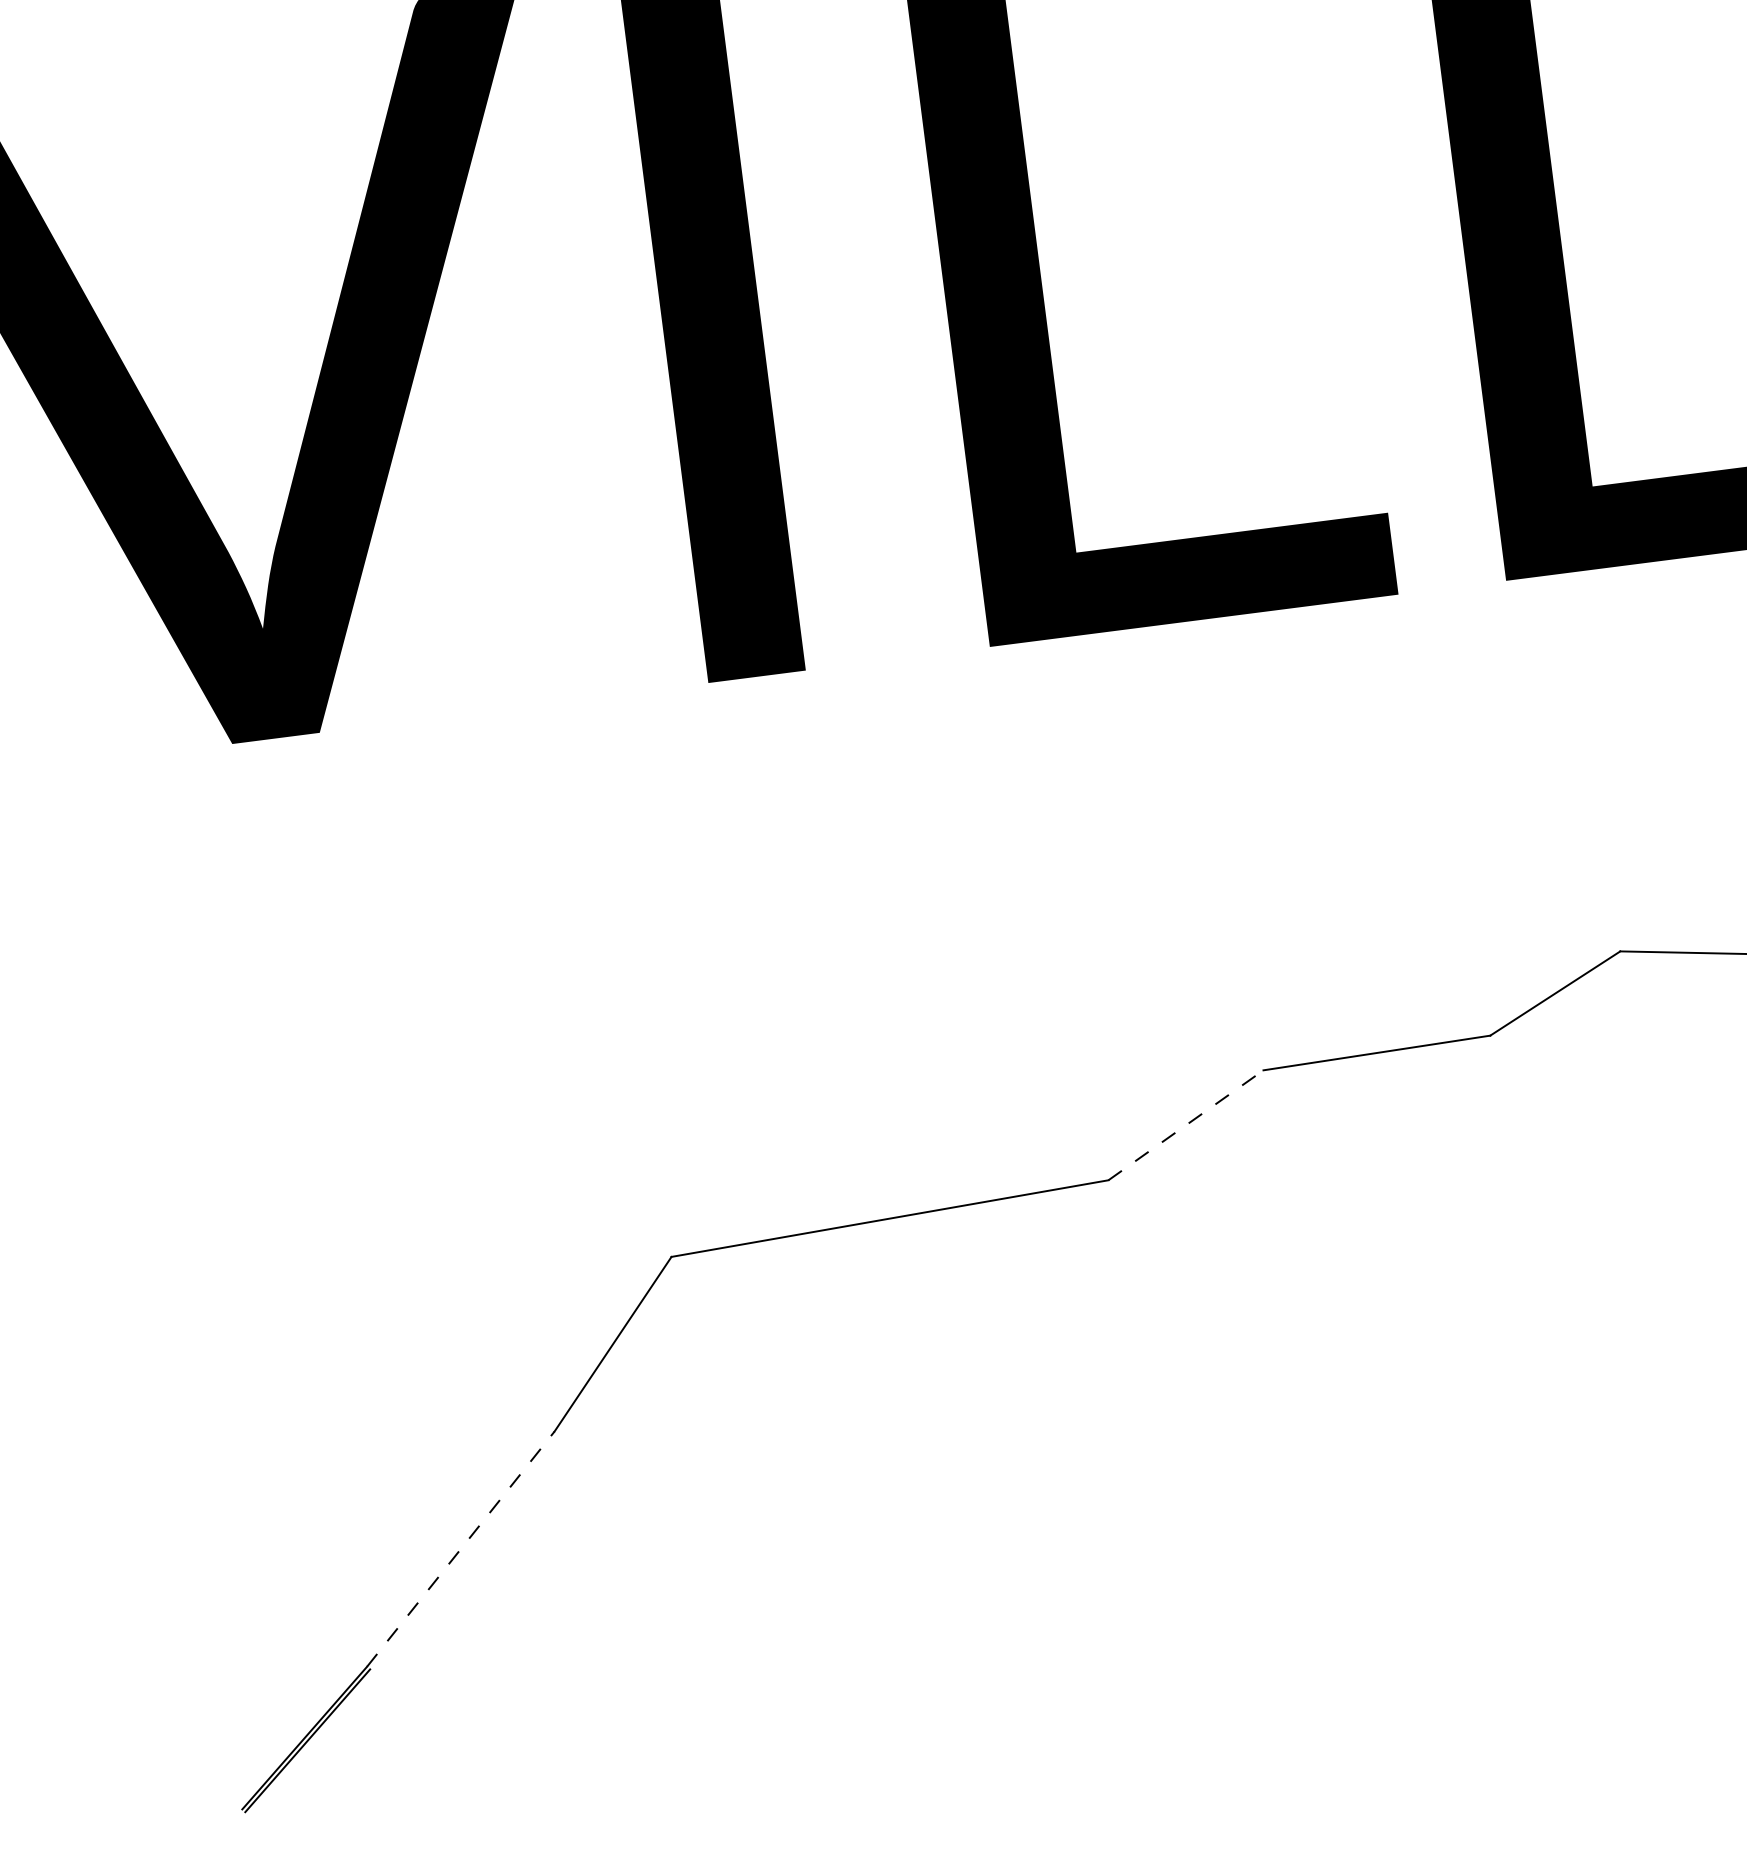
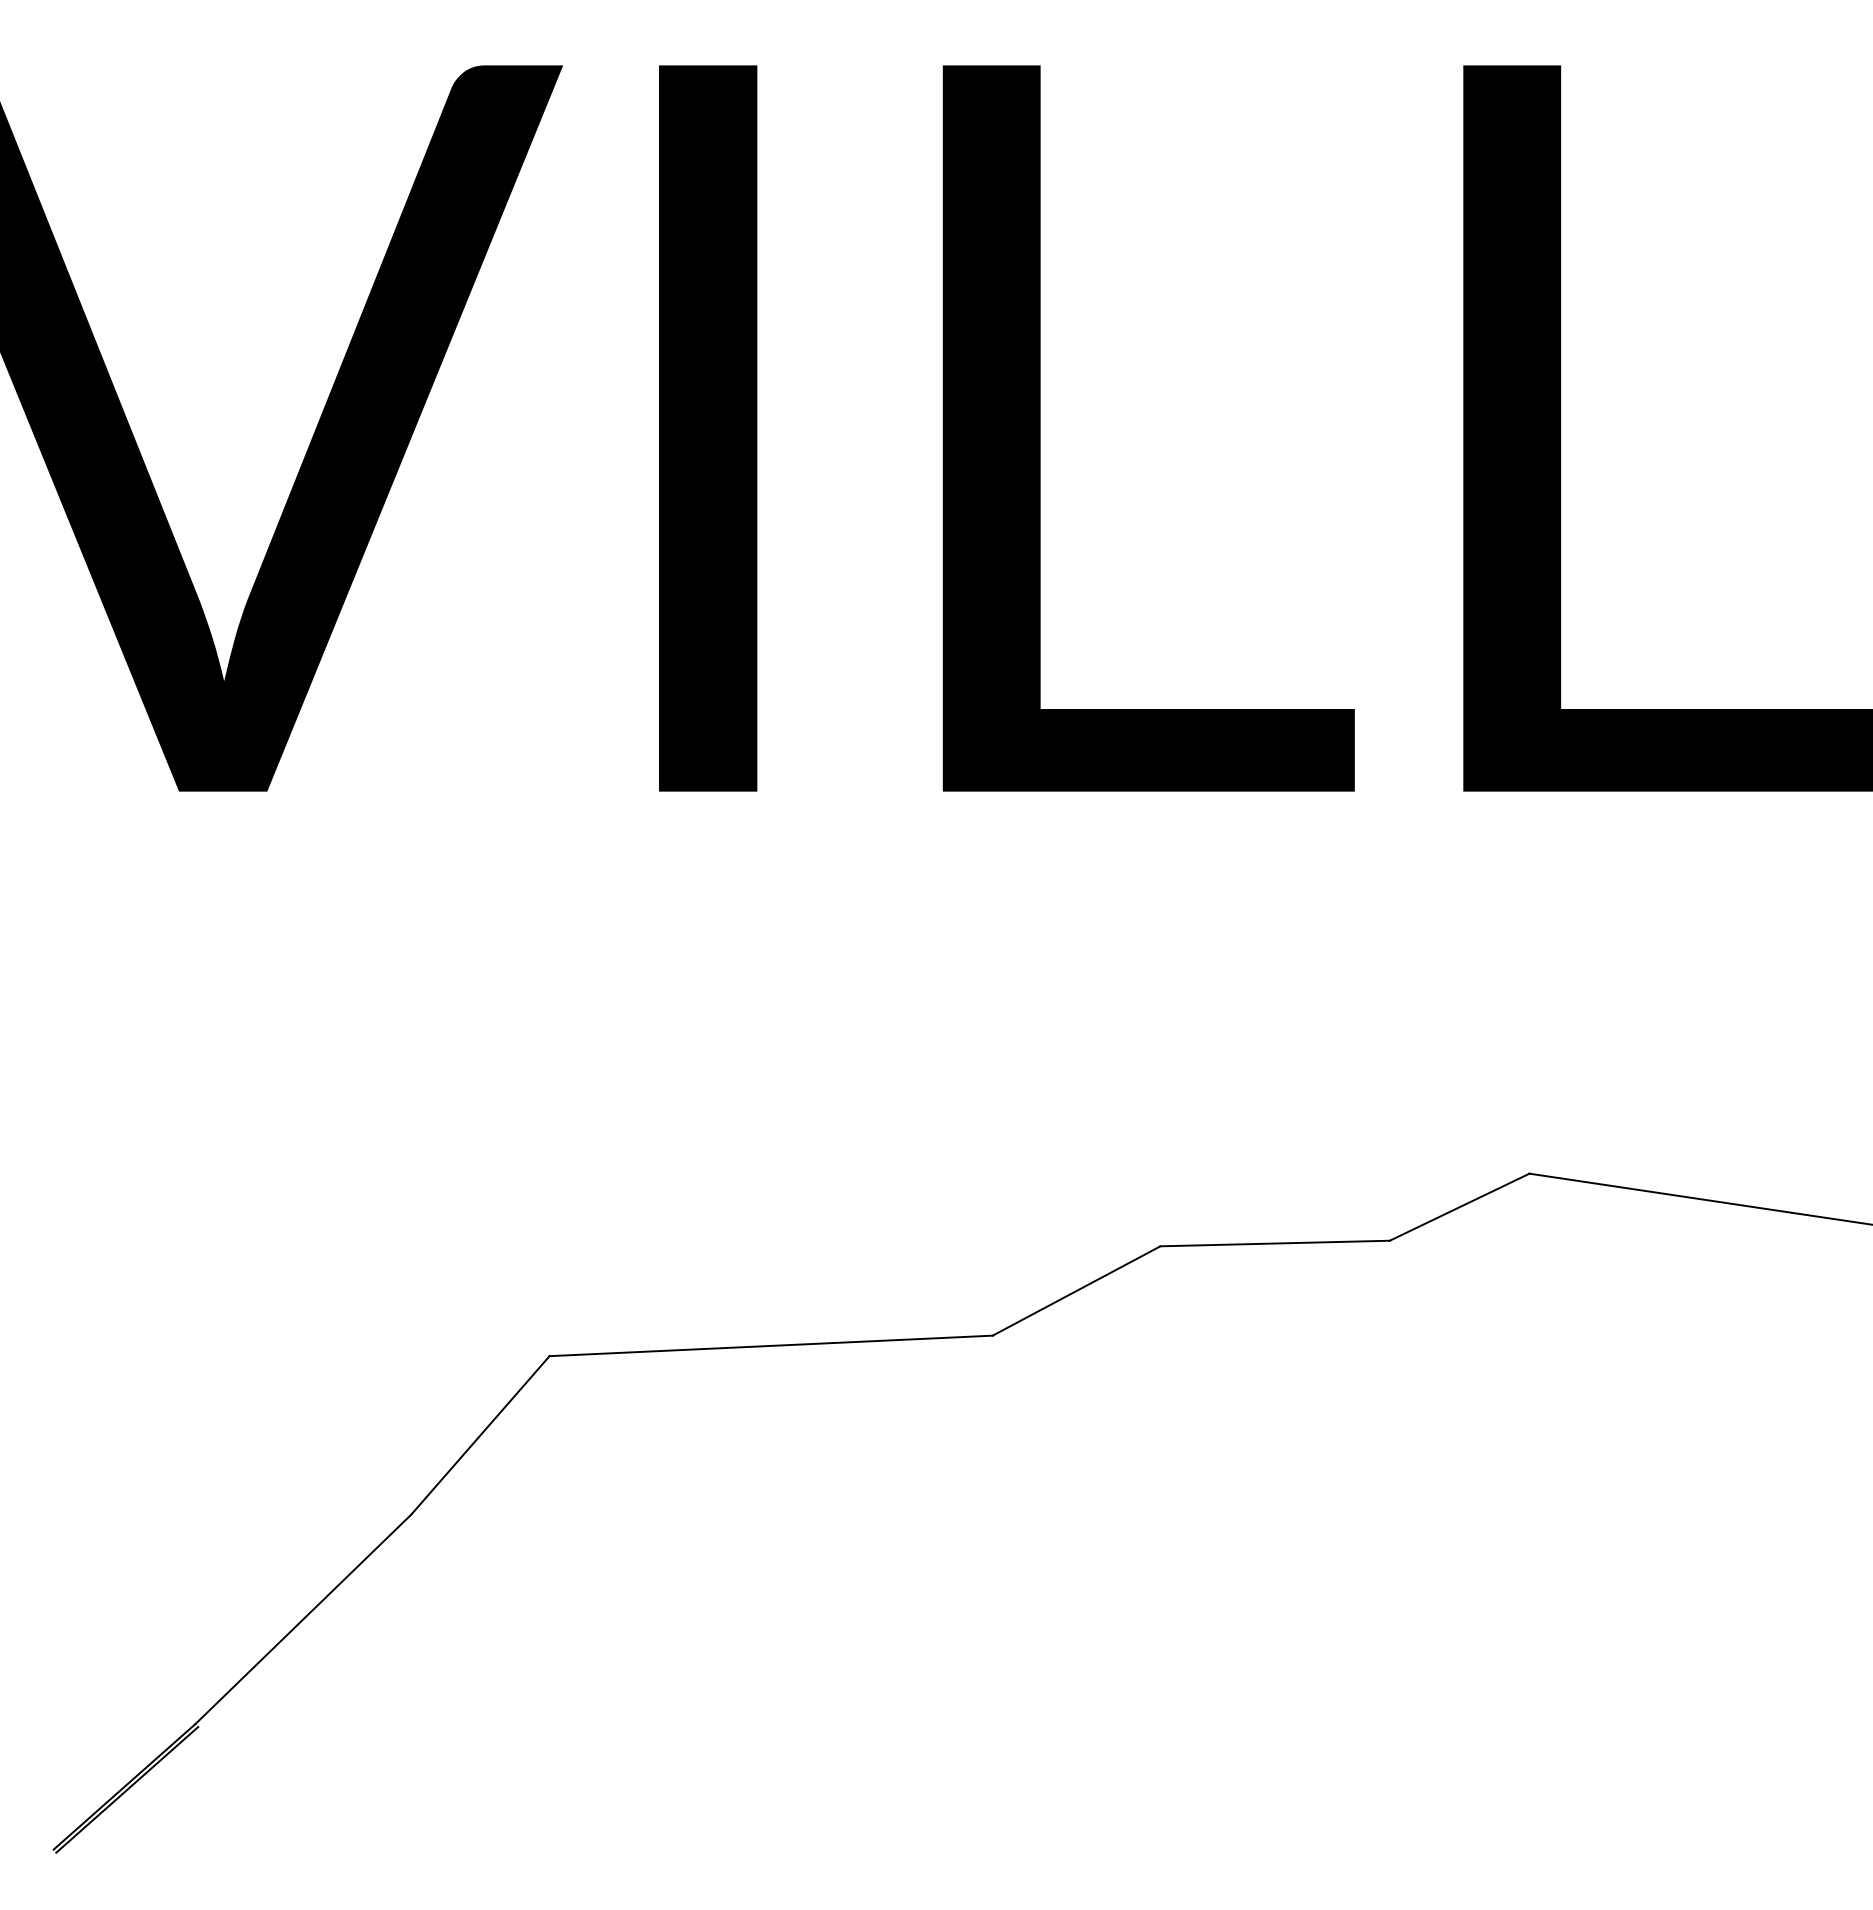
line: (1186, 1124) -> (1077, 1290), dashed -> solid
line: (460, 1548) -> (303, 1618), dashed -> solid

